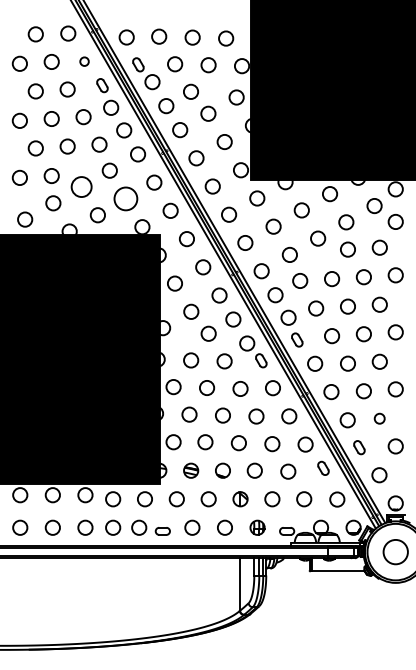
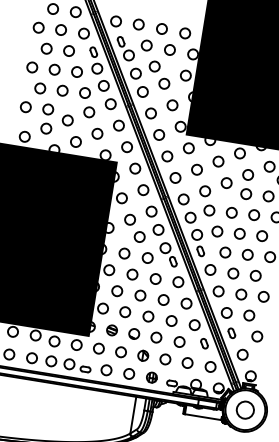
circle: (84, 61) -> (83, 33), size x1.67
circle: (81, 186) -> (67, 120), size x0.71
circle: (126, 198) -> (97, 133), size x0.62
circle: (379, 418) -> (249, 315), size x1.43

